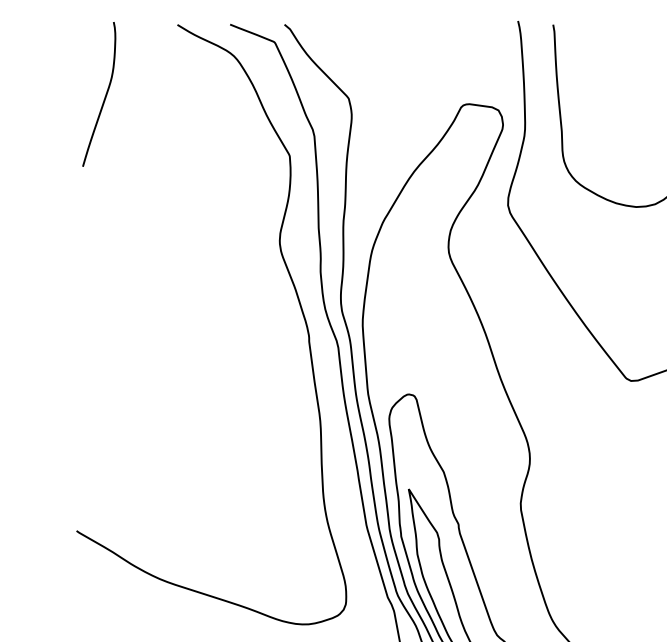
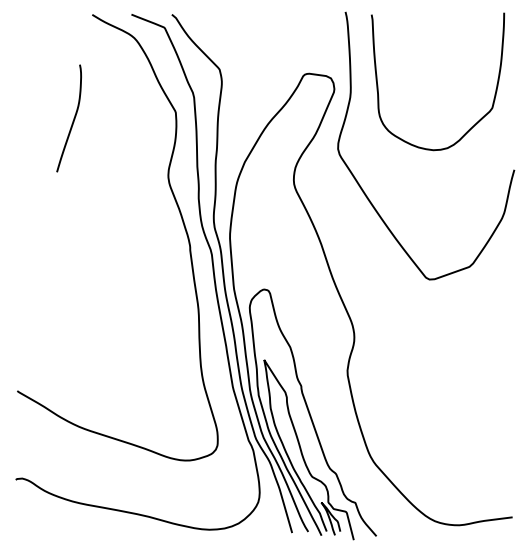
curve: (105, 94) -> (73, 118), moved

